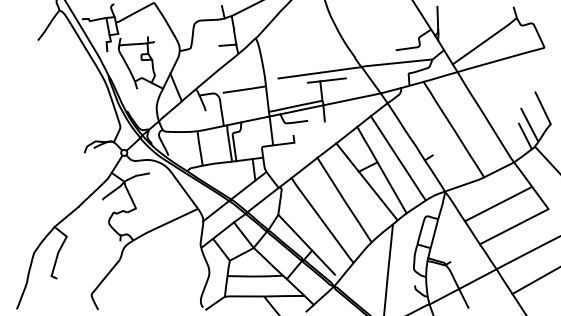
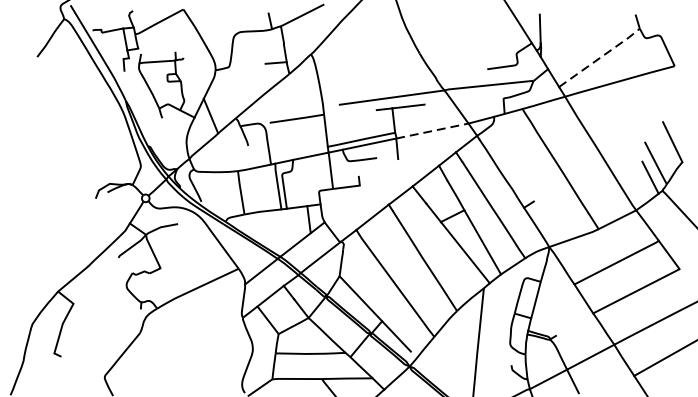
line: (485, 40) -> (600, 56), solid -> dashed
line: (352, 99) -> (432, 131), solid -> dashed

